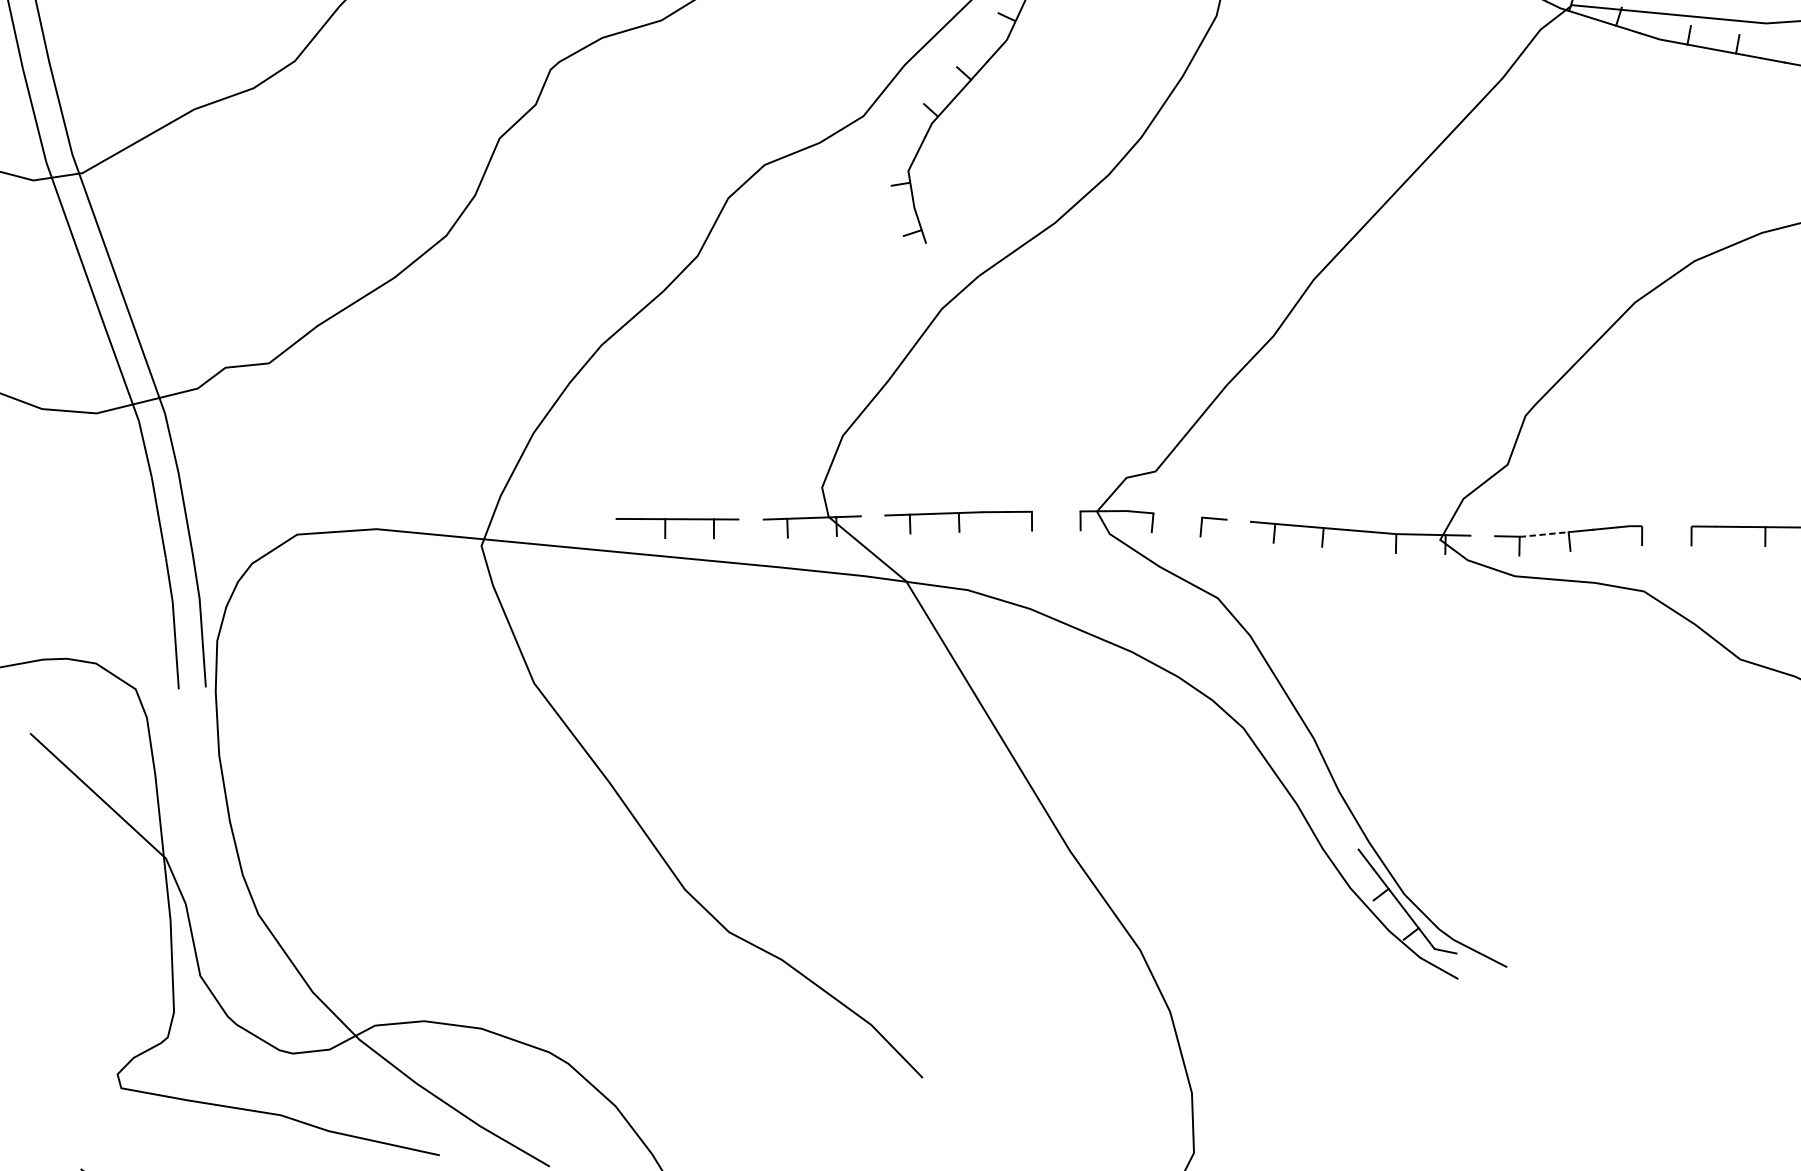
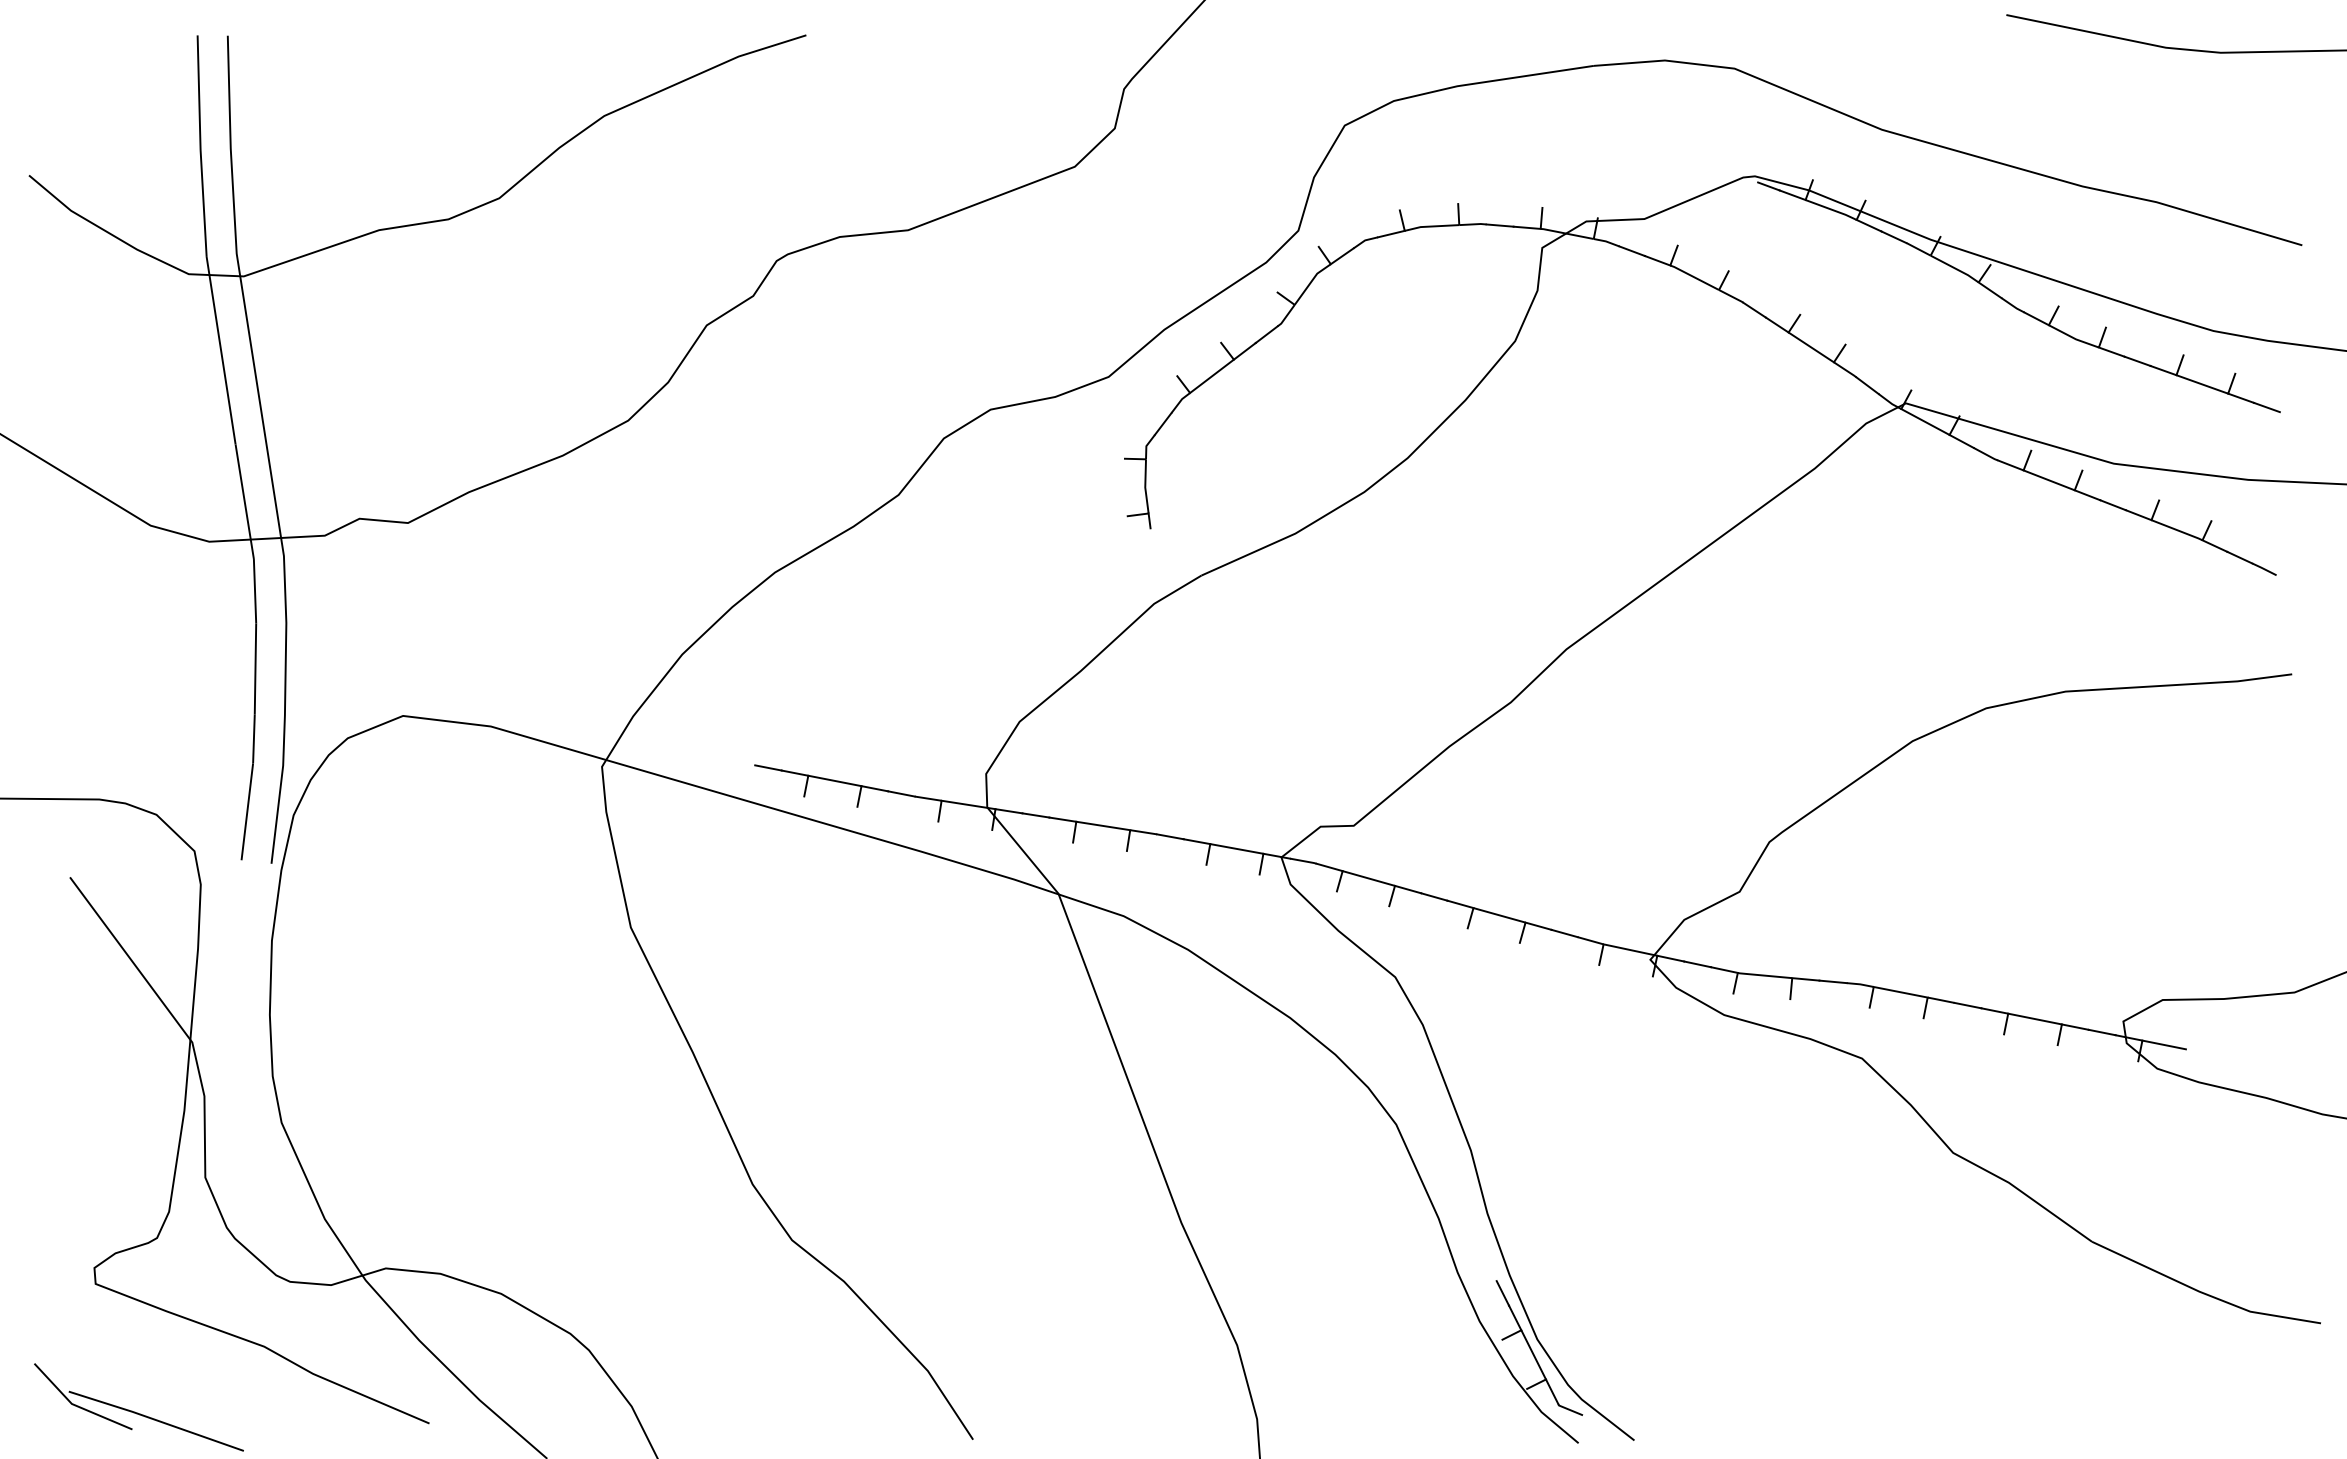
line: (1055, 511) -> (1236, 848), added
line: (1177, 515) -> (1368, 878), added
line: (872, 516) -> (1035, 815), added
line: (750, 519) -> (901, 793), added
line: (1238, 520) -> (1434, 896), added
line: (1666, 525) -> (1900, 991), added
line: (1543, 534) -> (1764, 975), dashed -> solid
line: (1482, 536) -> (1697, 964), added

